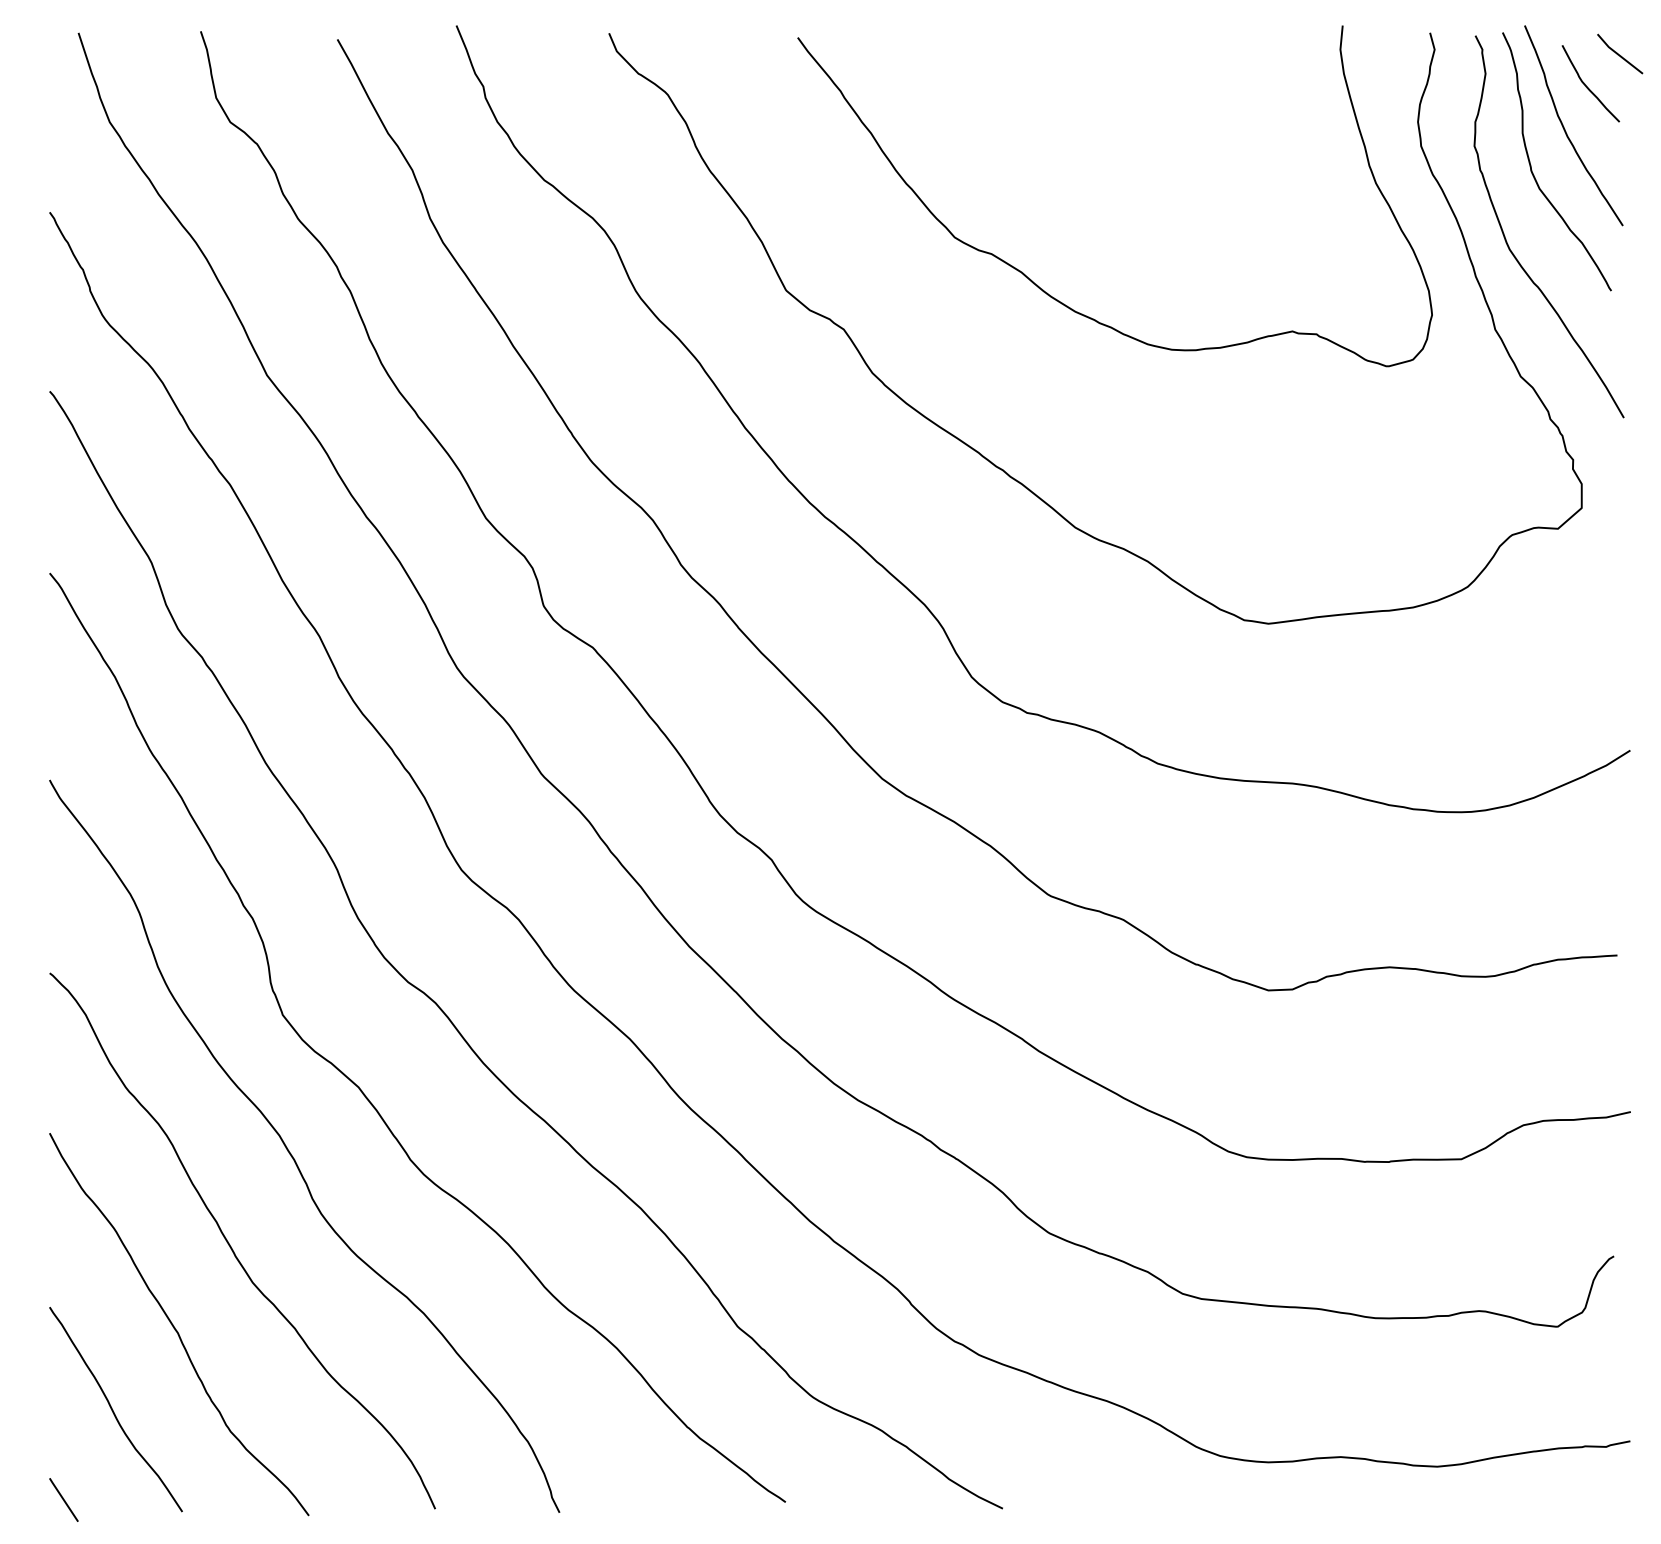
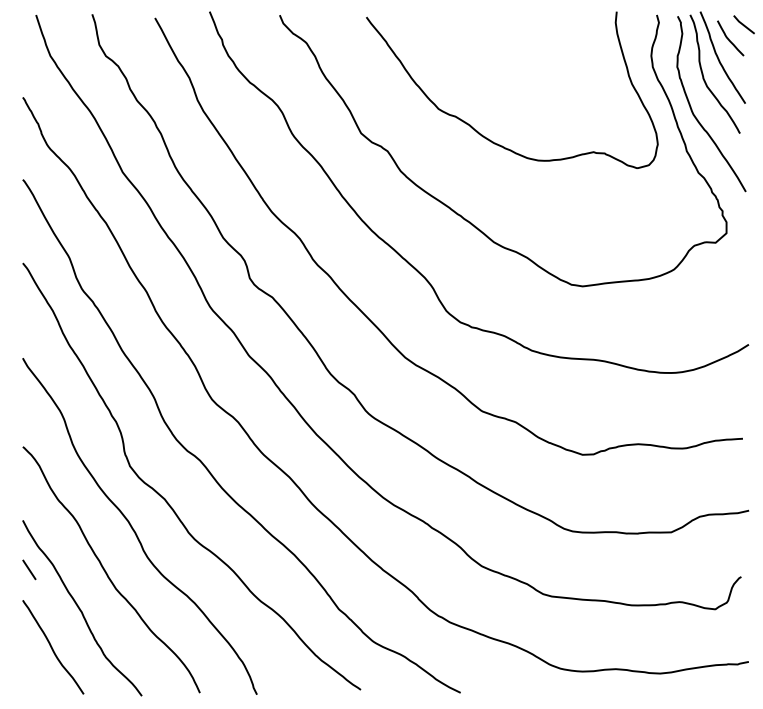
line: (64, 1499) -> (29, 569), moved

